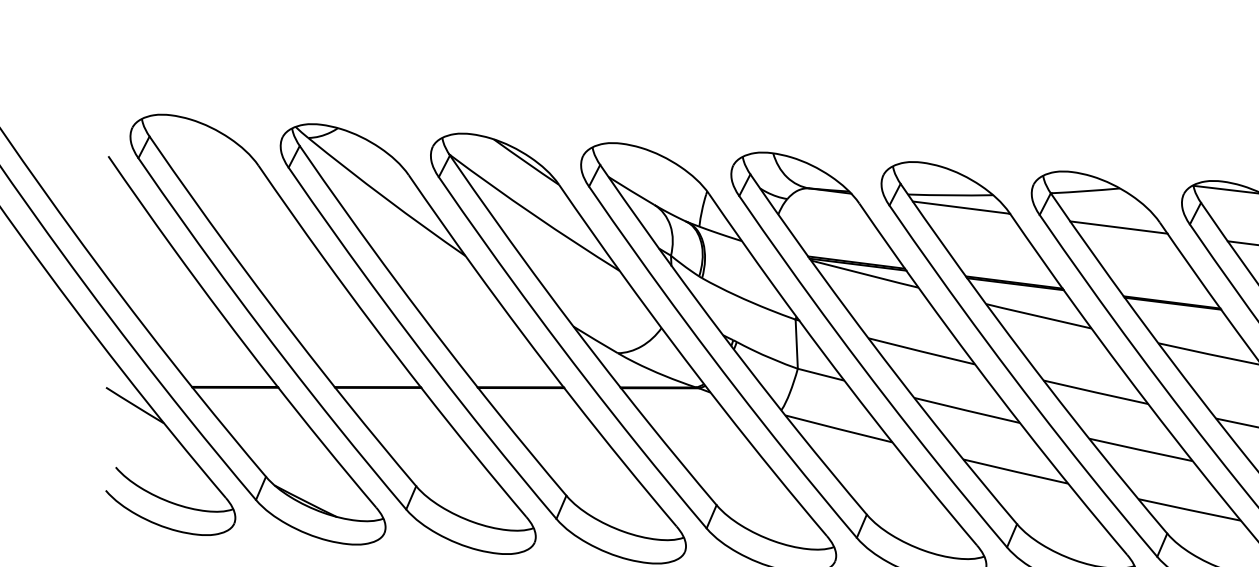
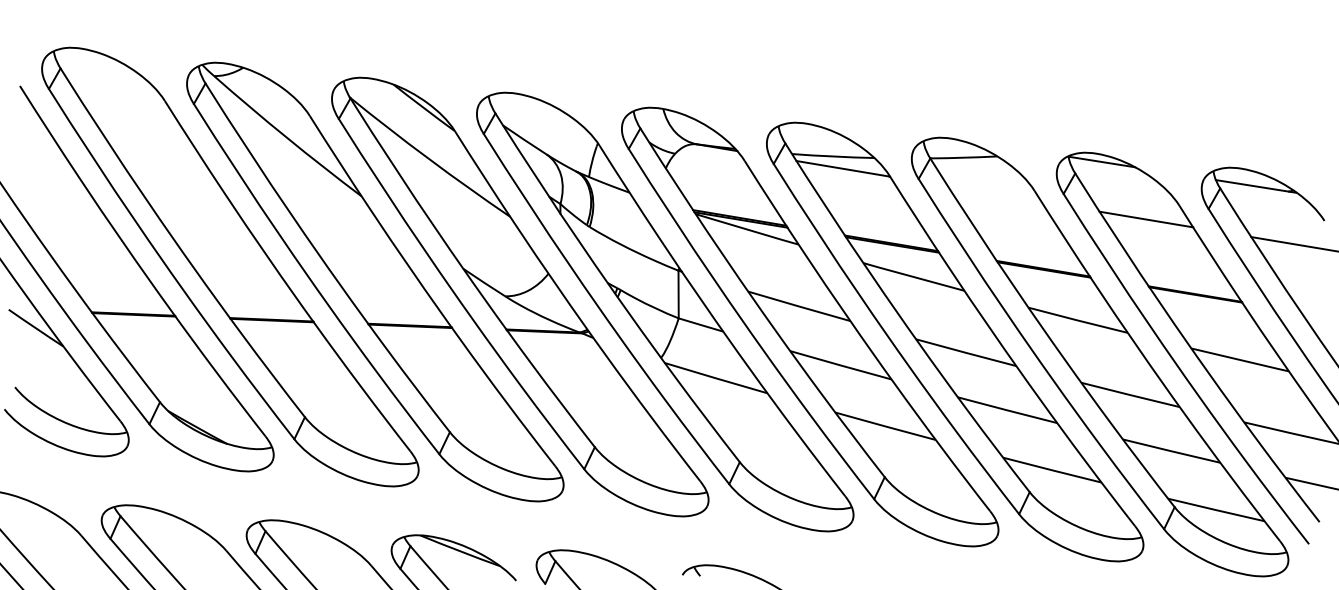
line: (1118, 227) -> (994, 194), removed

